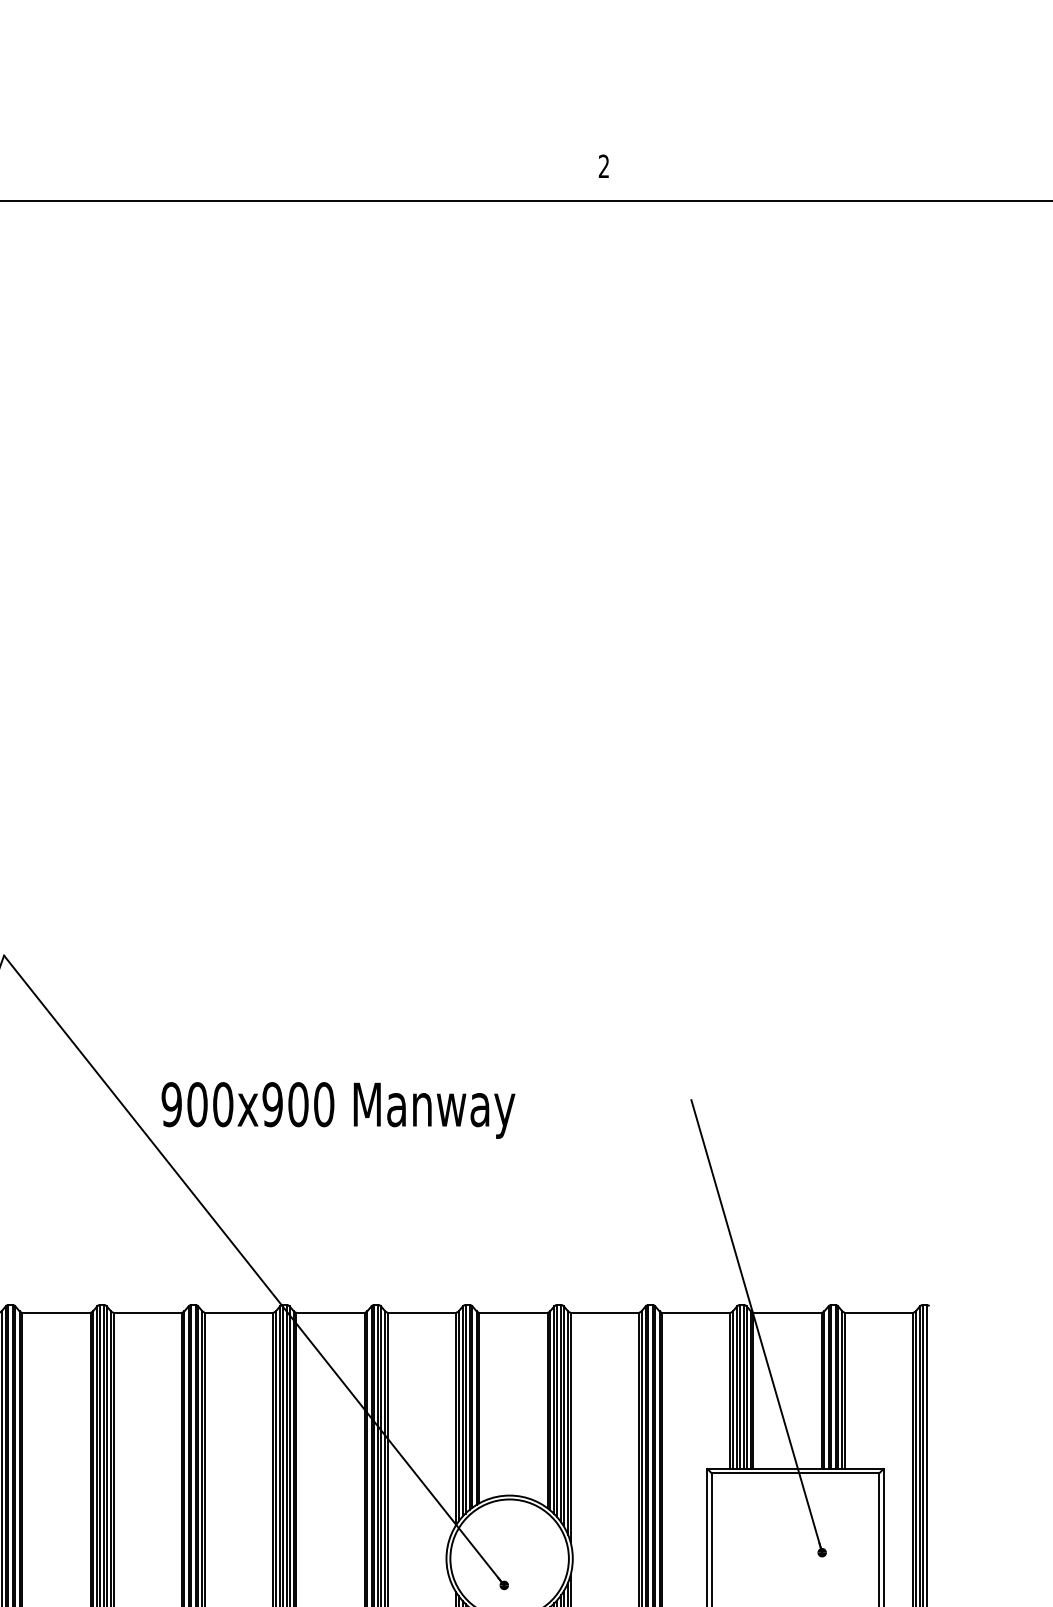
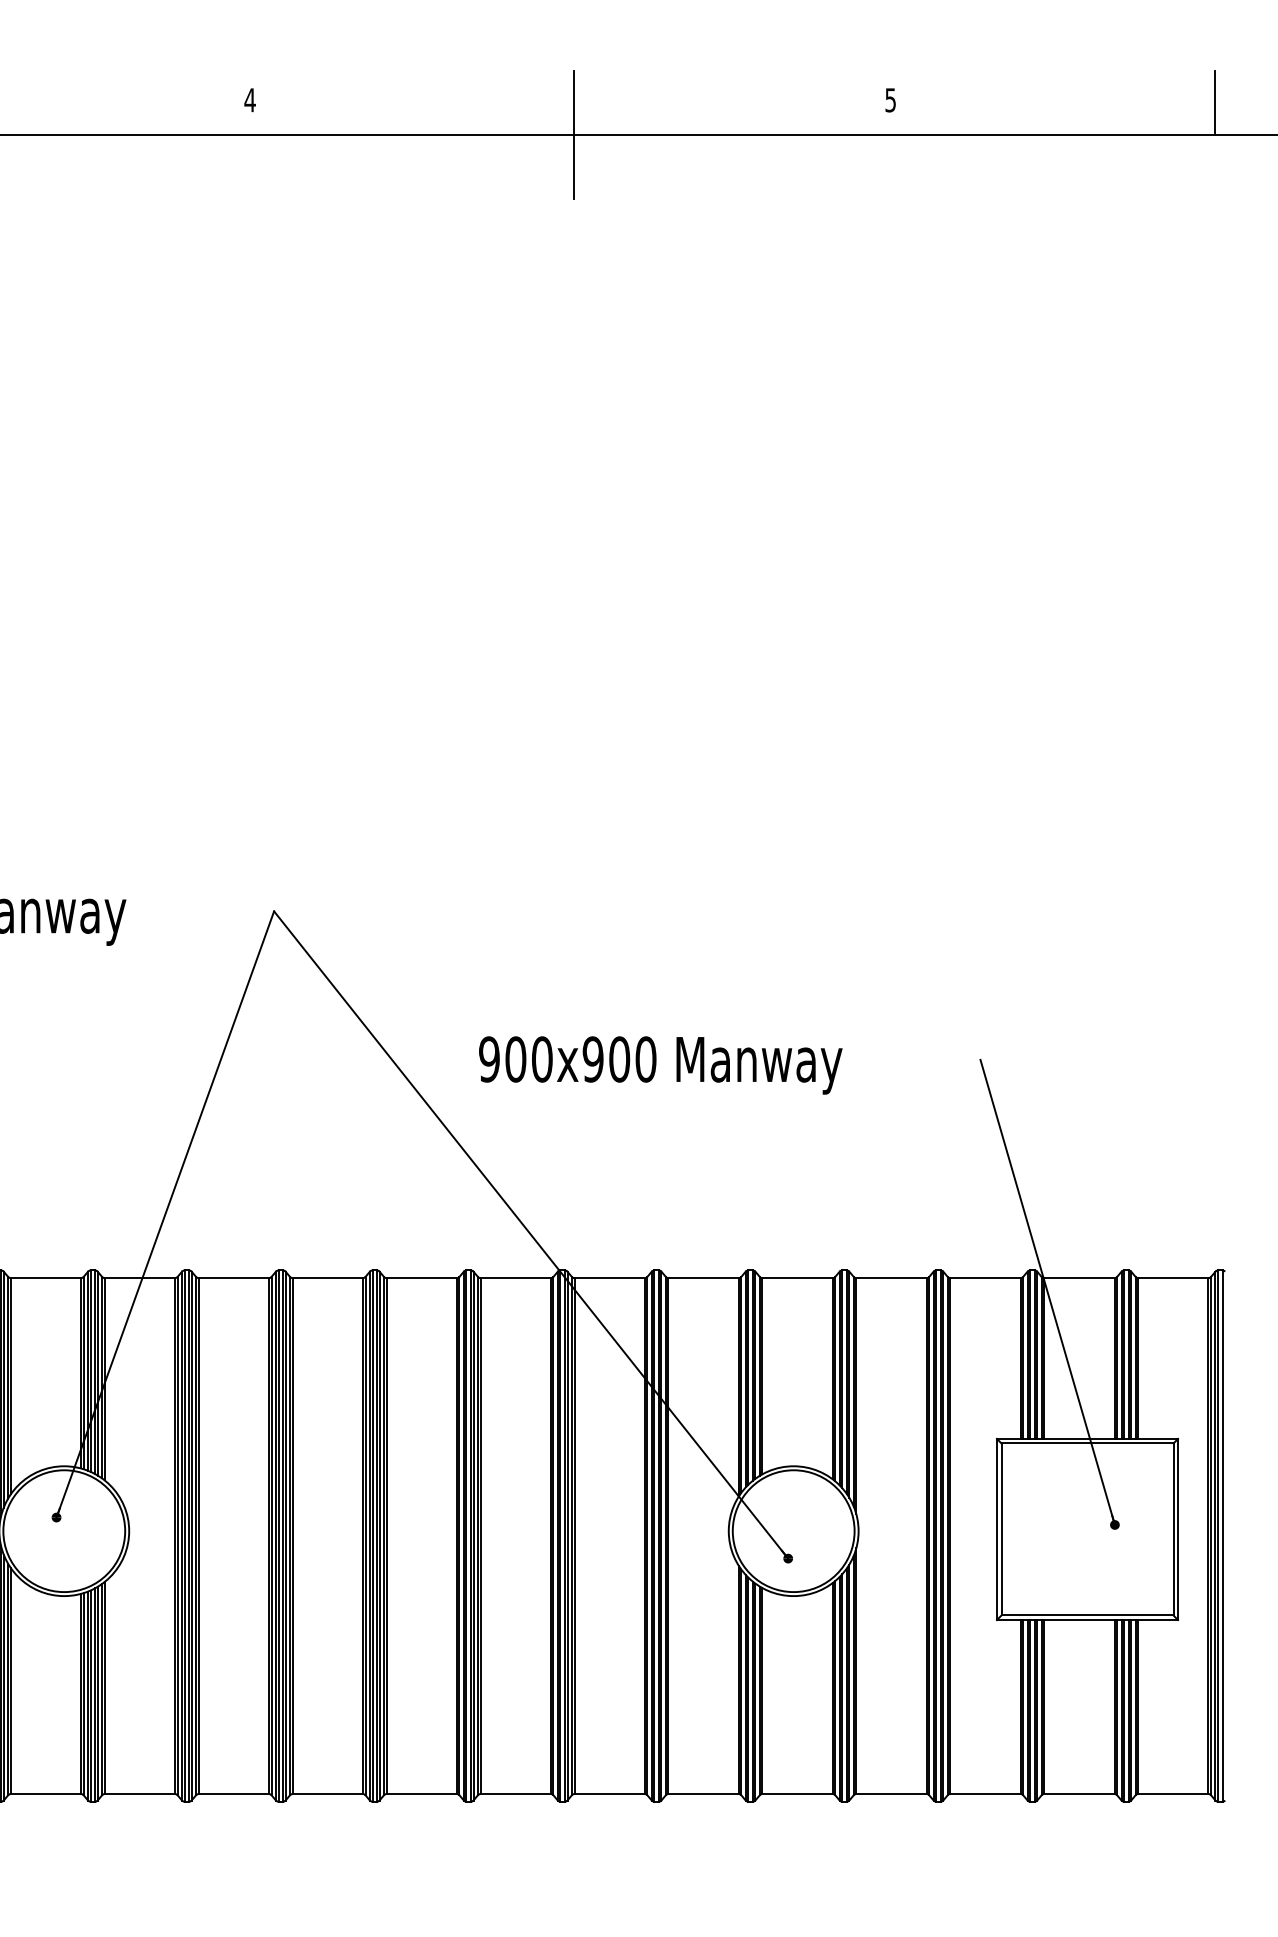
text: (603, 166) -> (890, 100), 2 -> 5
line: (919, 169) -> (1214, 103), added
line: (296, 200) -> (574, 135), added
text: (338, 1110) -> (660, 1065), moved

